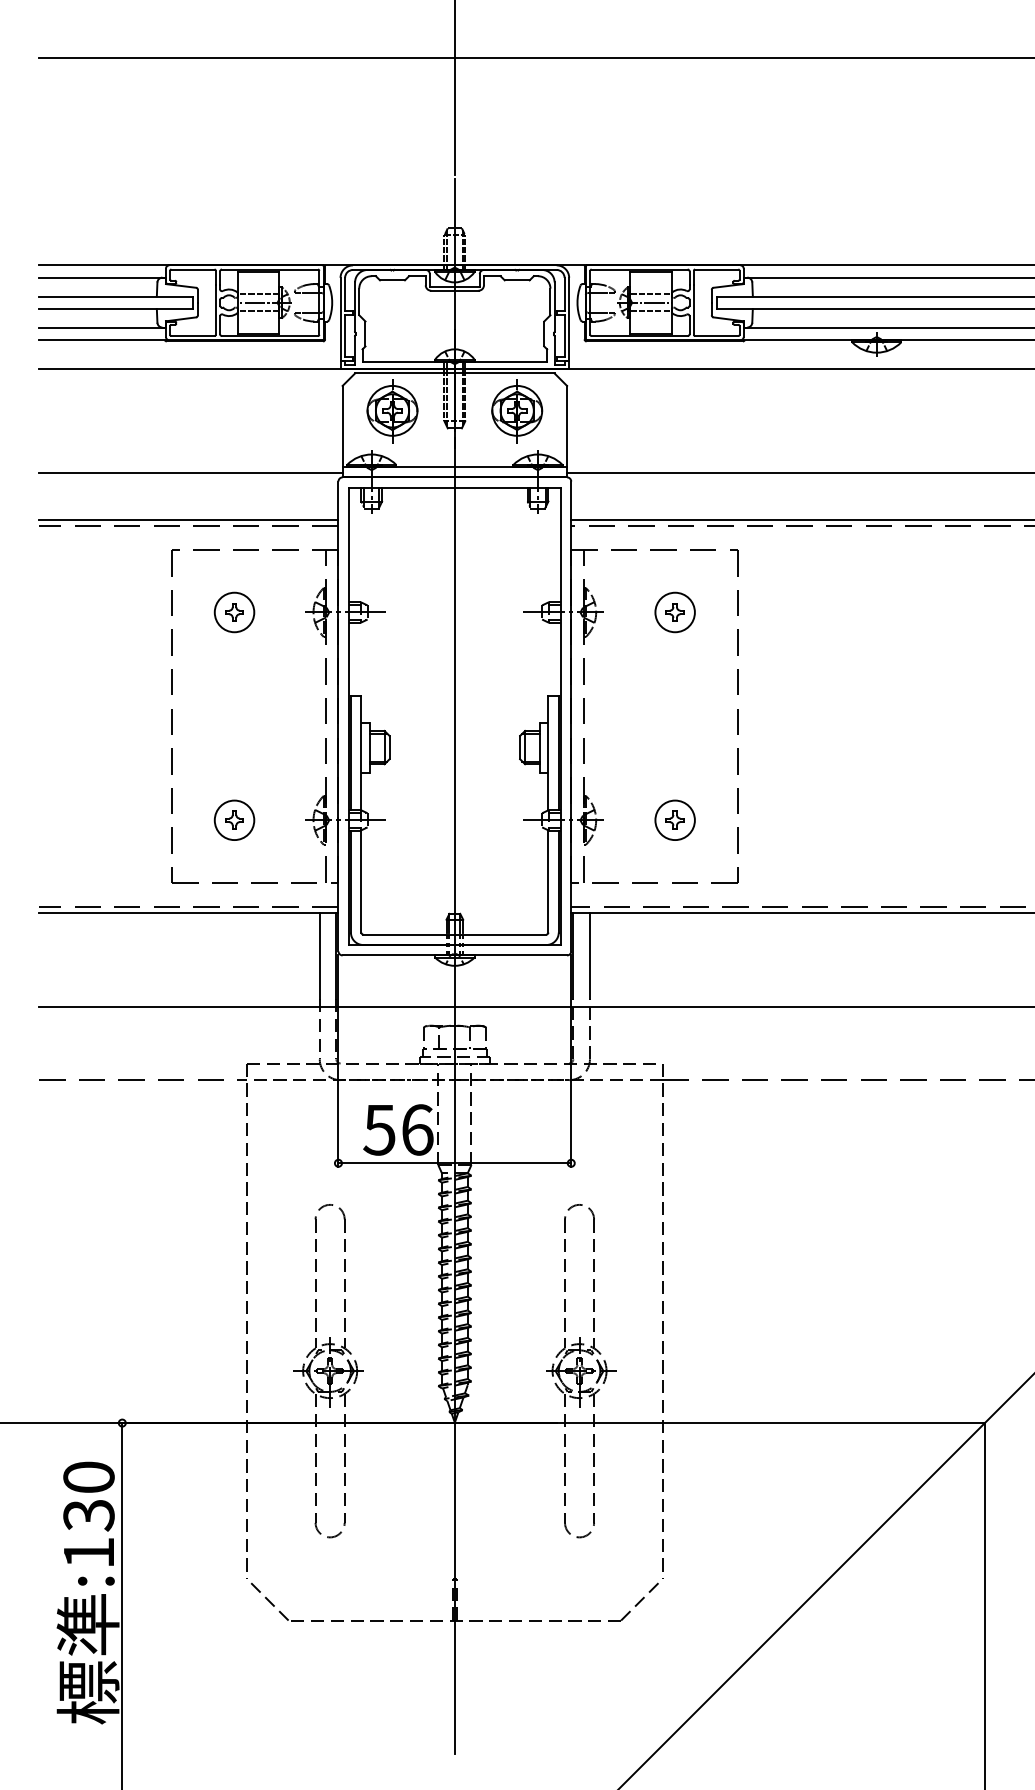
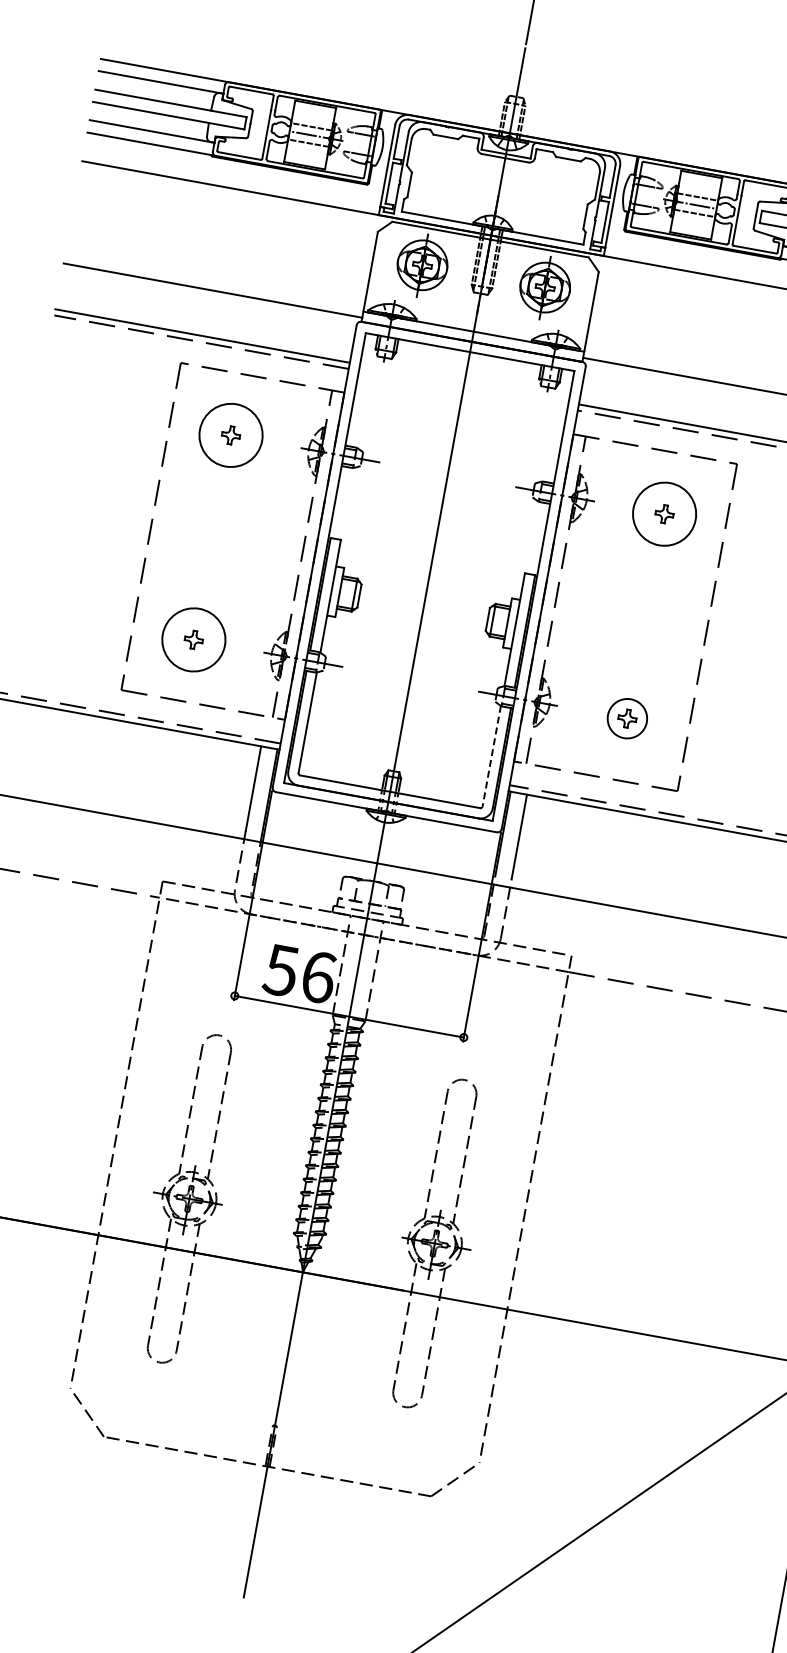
circle: (234, 612) -> (231, 435), size x1.6
circle: (674, 612) -> (663, 514), size x1.6
circle: (234, 820) -> (193, 640), size x1.6
line: (548, 881) -> (491, 756), solid -> dashed

